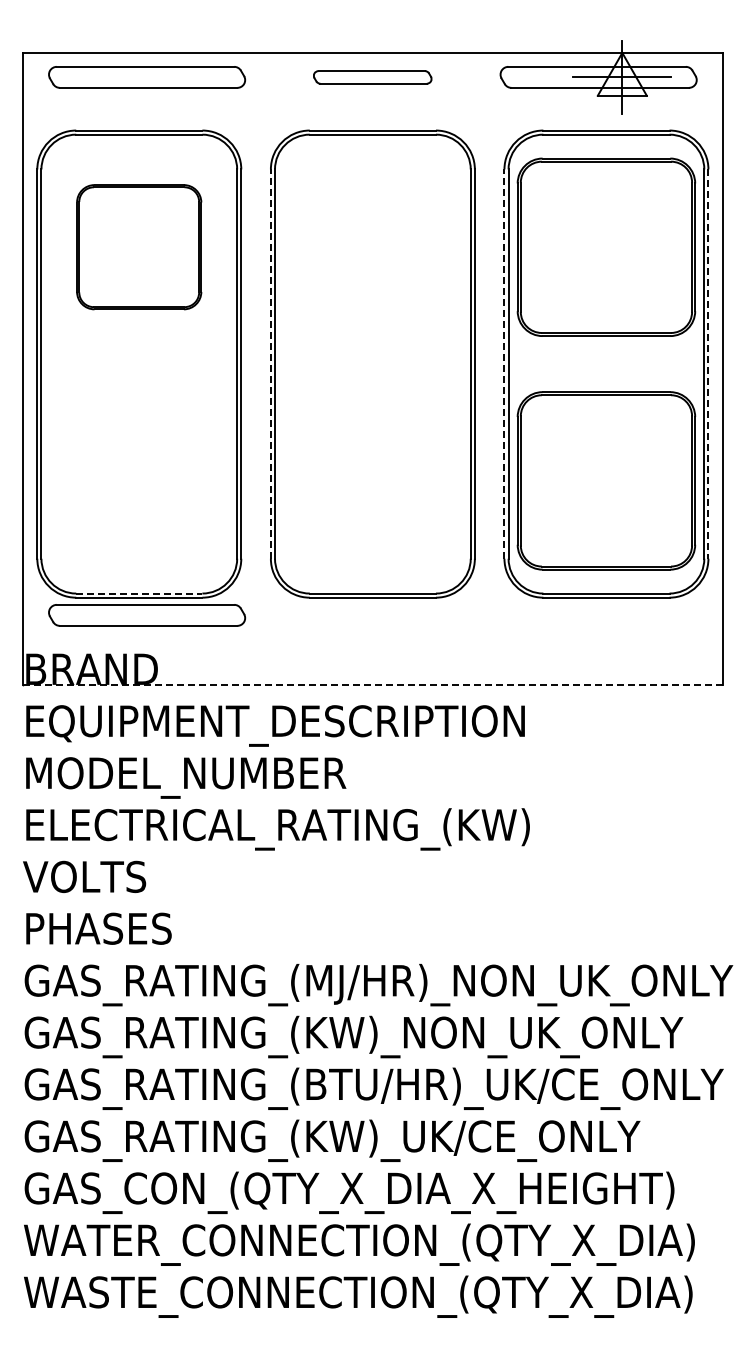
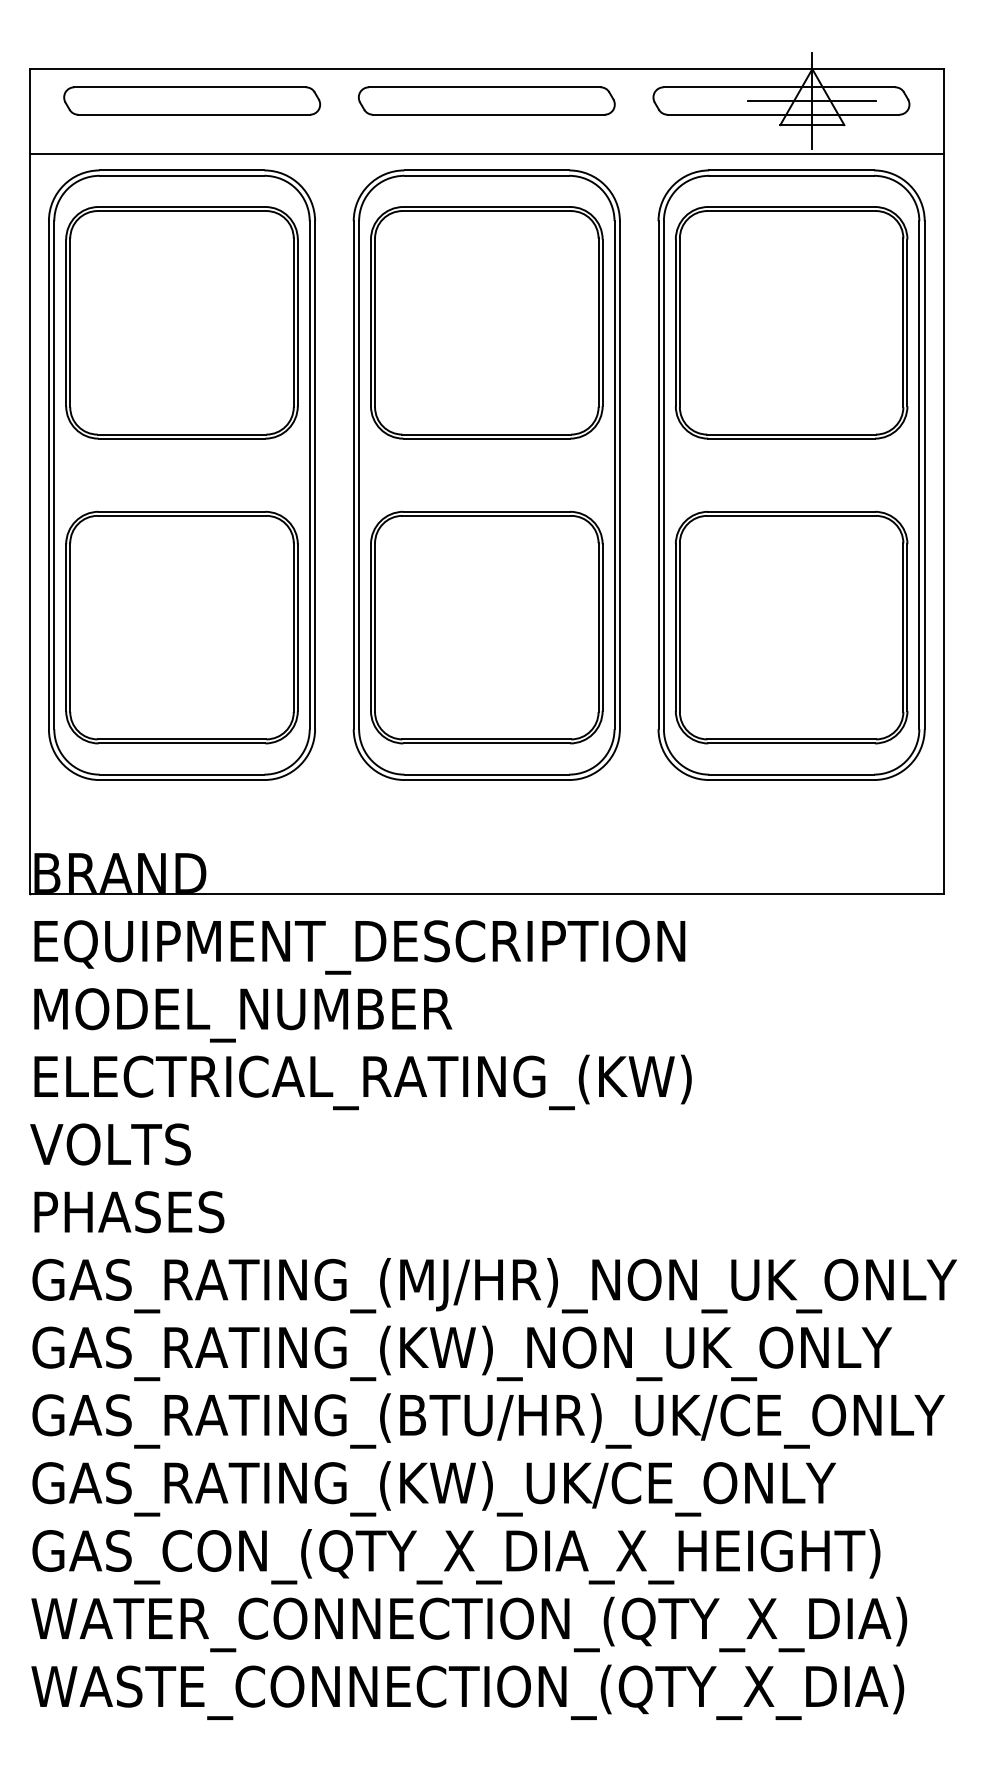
part: (372, 77) -> (486, 101), size x1.67
line: (373, 117) -> (487, 153), added
part: (138, 246) -> (180, 321), size x1.43
part: (372, 246) -> (486, 321), added
line: (270, 364) -> (353, 475), dashed -> solid
line: (504, 364) -> (658, 475), dashed -> solid
line: (708, 364) -> (924, 475), dashed -> solid
part: (138, 480) -> (180, 627), added
part: (372, 480) -> (486, 627), added
line: (139, 593) -> (182, 774), dashed -> solid
part: (147, 615) -> (192, 803), removed
line: (373, 684) -> (487, 893), dashed -> solid

